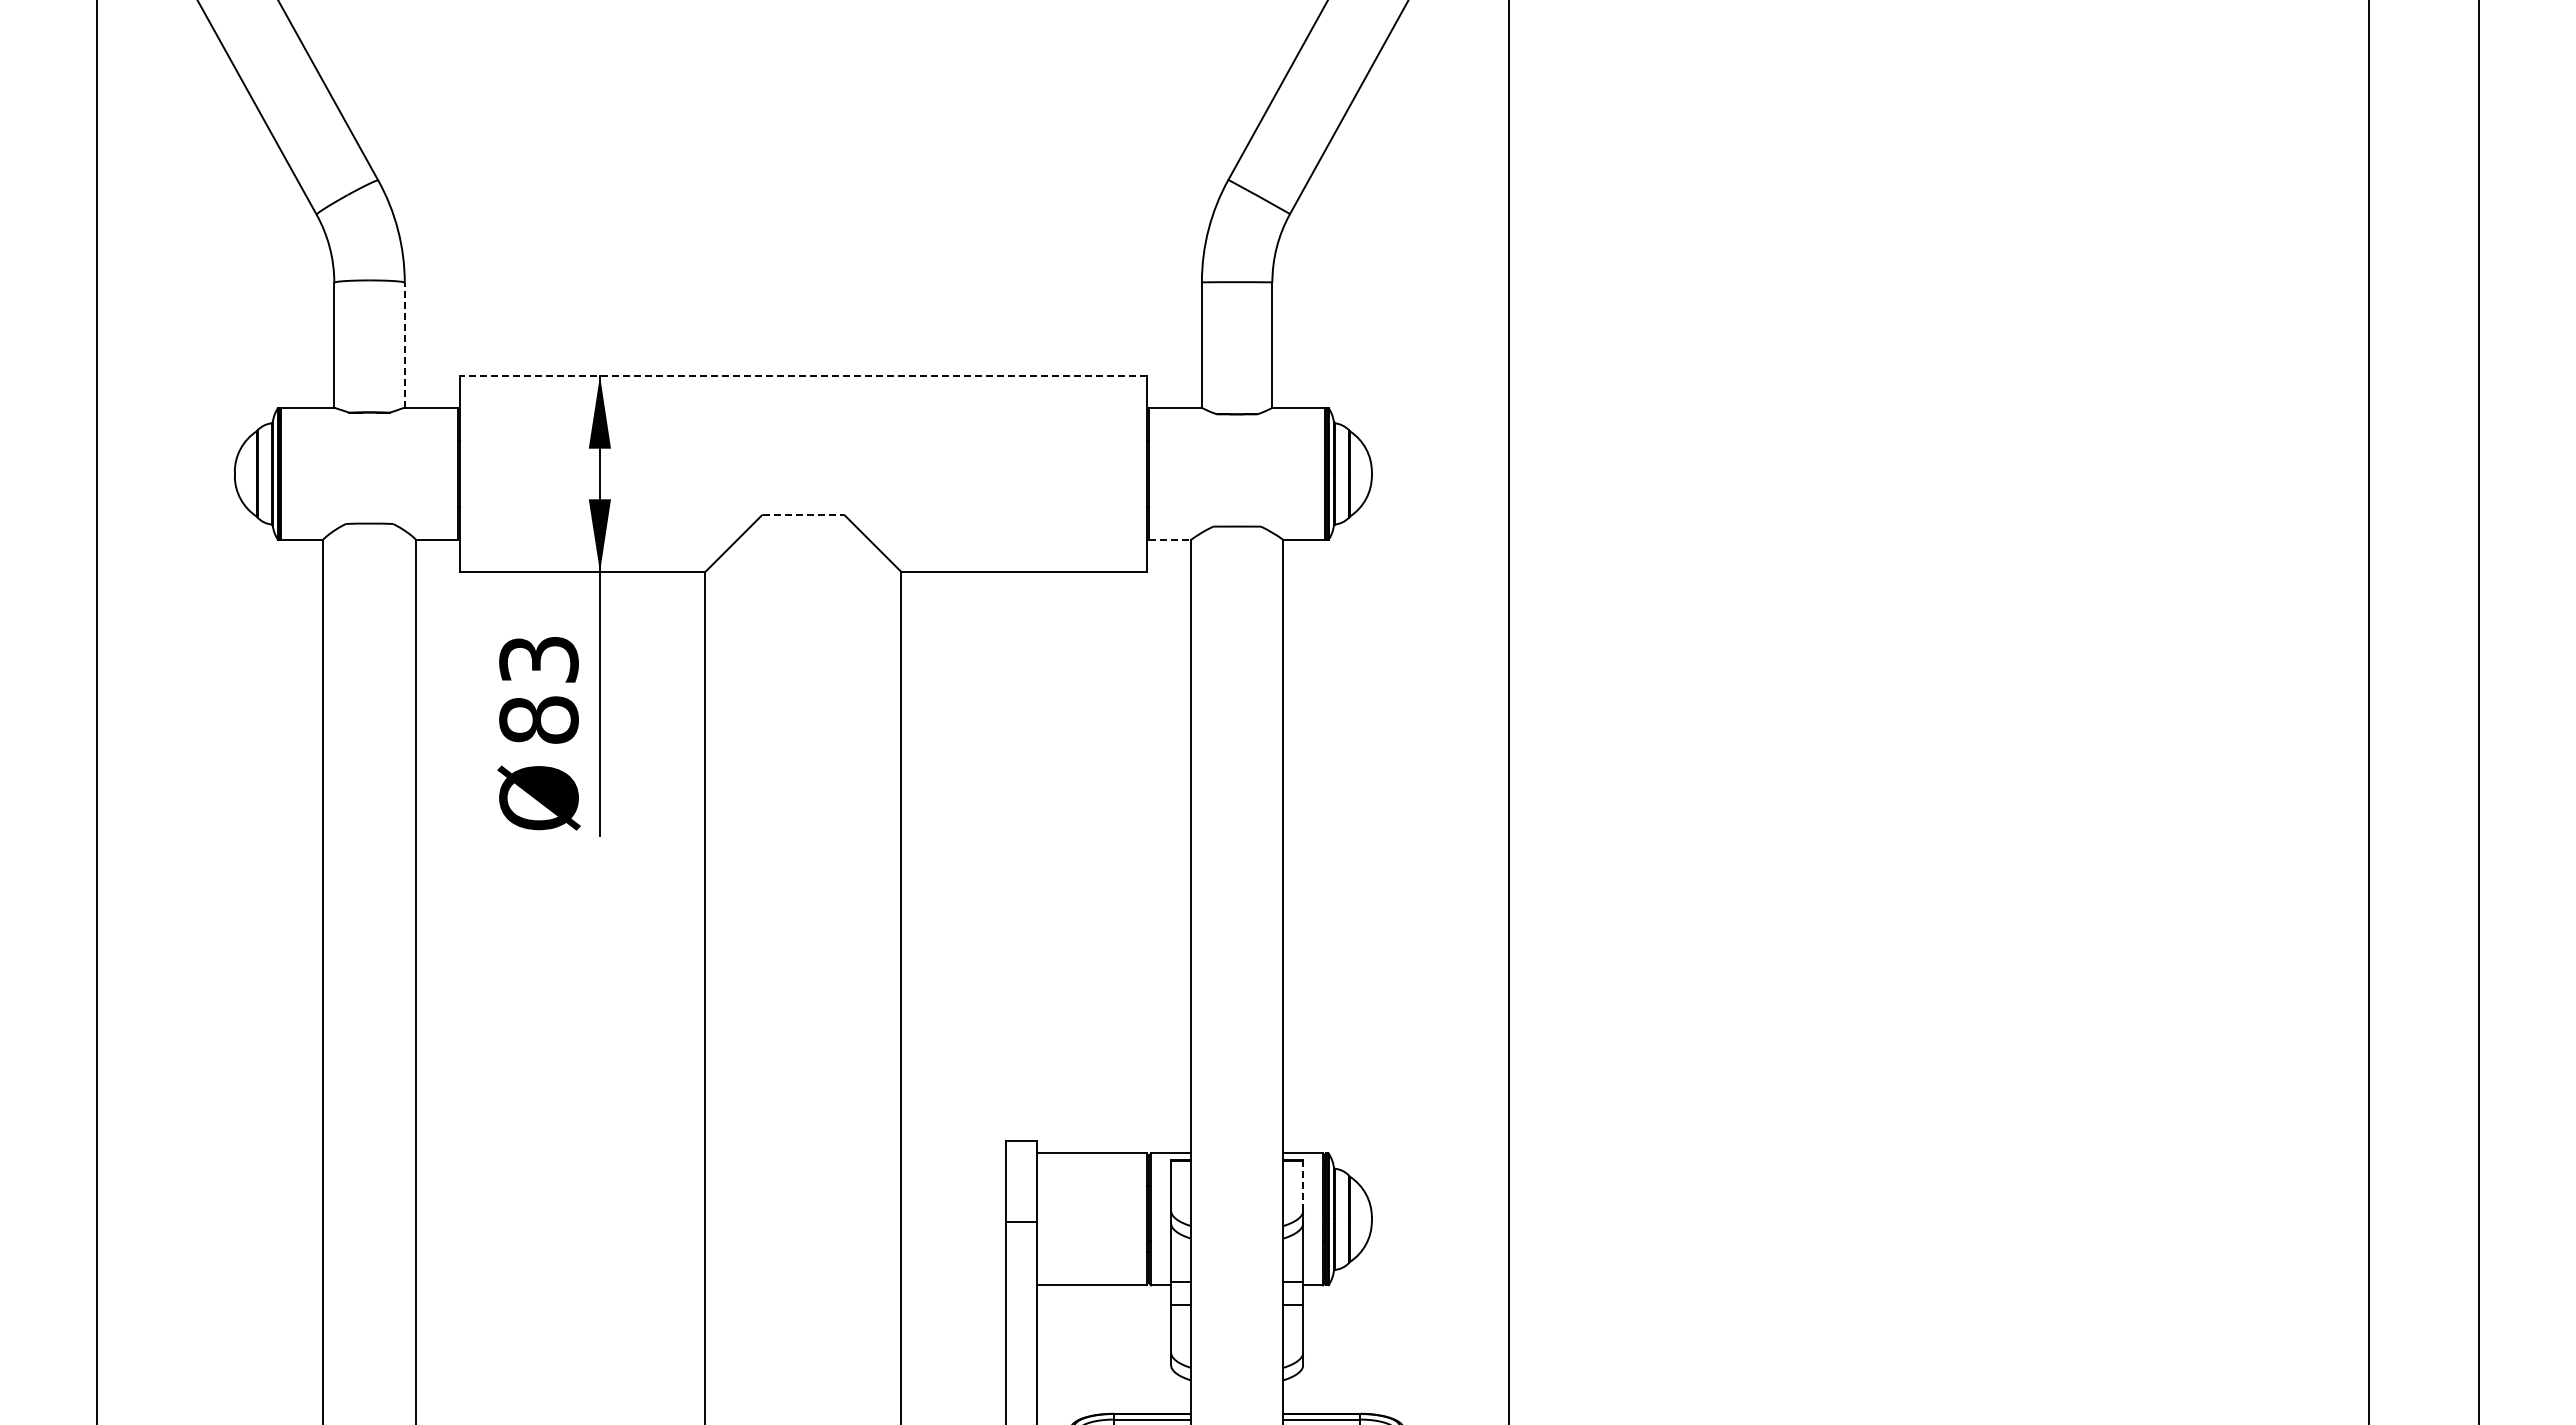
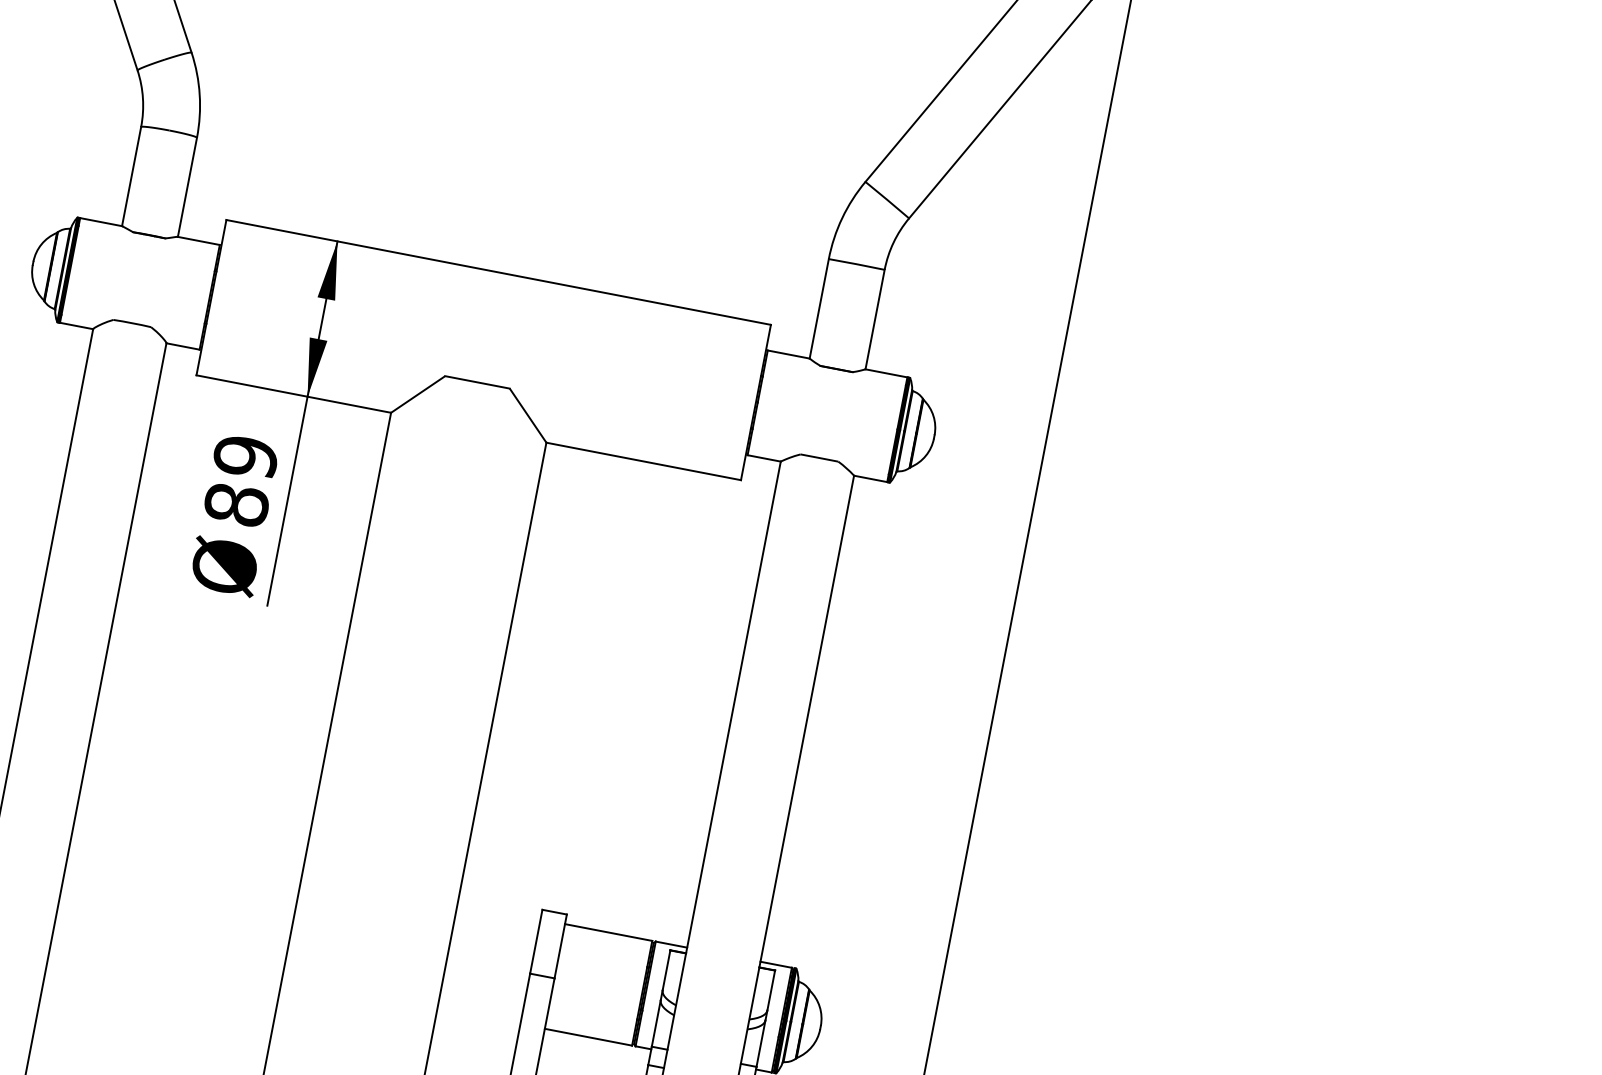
line: (404, 345) -> (187, 187), dashed -> solid
line: (803, 375) -> (498, 272), dashed -> solid
line: (803, 514) -> (477, 382), dashed -> solid
line: (1169, 540) -> (763, 458), dashed -> solid
text: (538, 659) -> (245, 456), 83 -> 89
line: (1303, 1185) -> (771, 990), dashed -> solid

